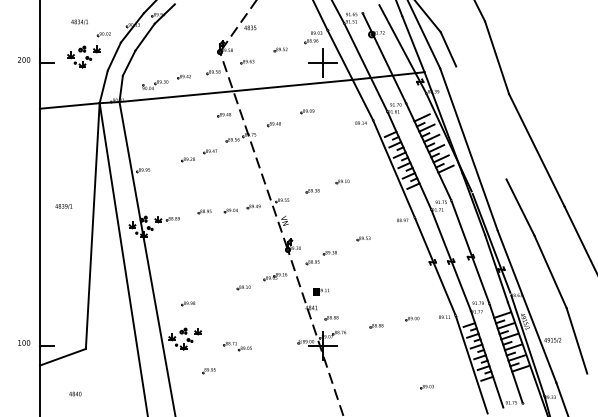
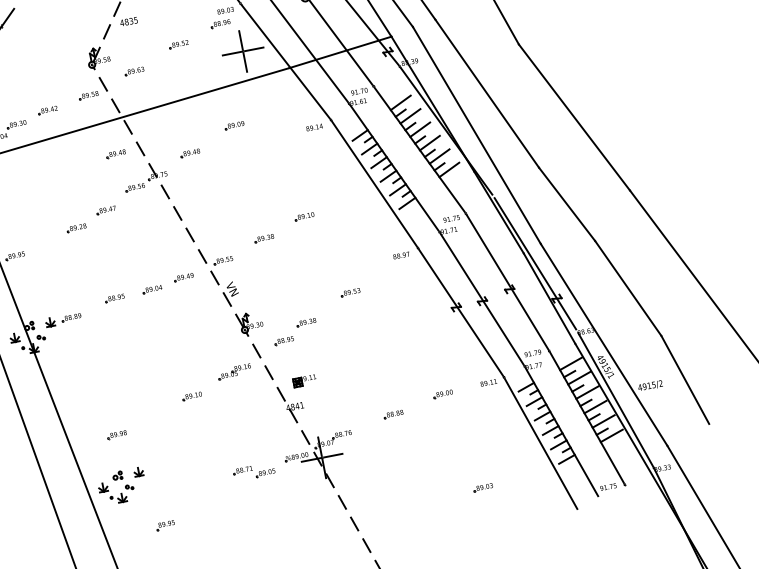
line: (481, 122) -> (487, 93), added
part: (331, 318) -> (326, 416), removed
part: (237, 346) -> (254, 472), moved

